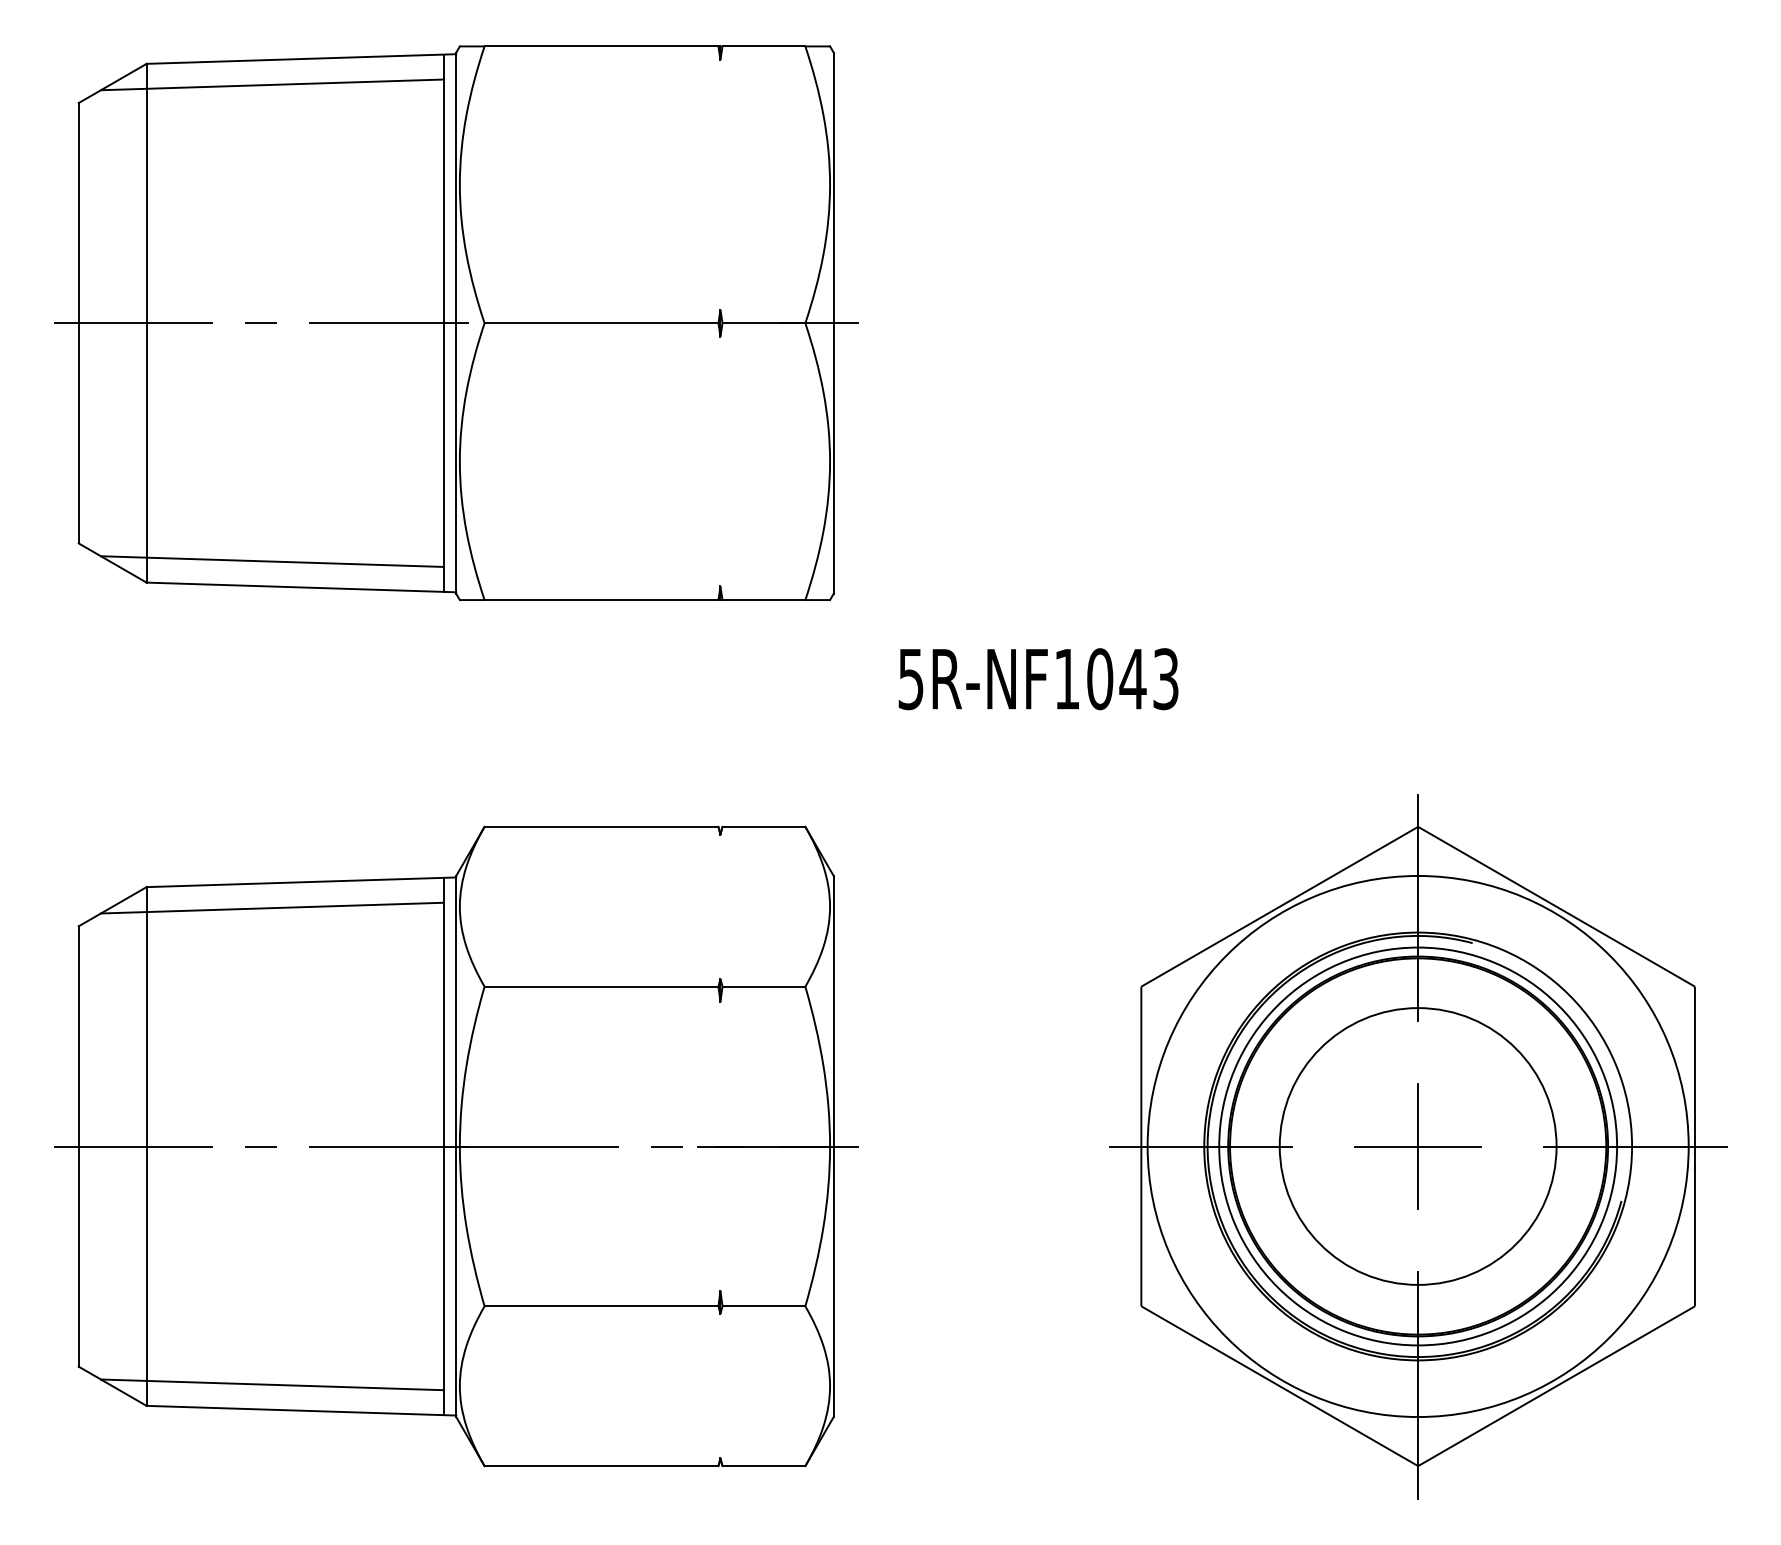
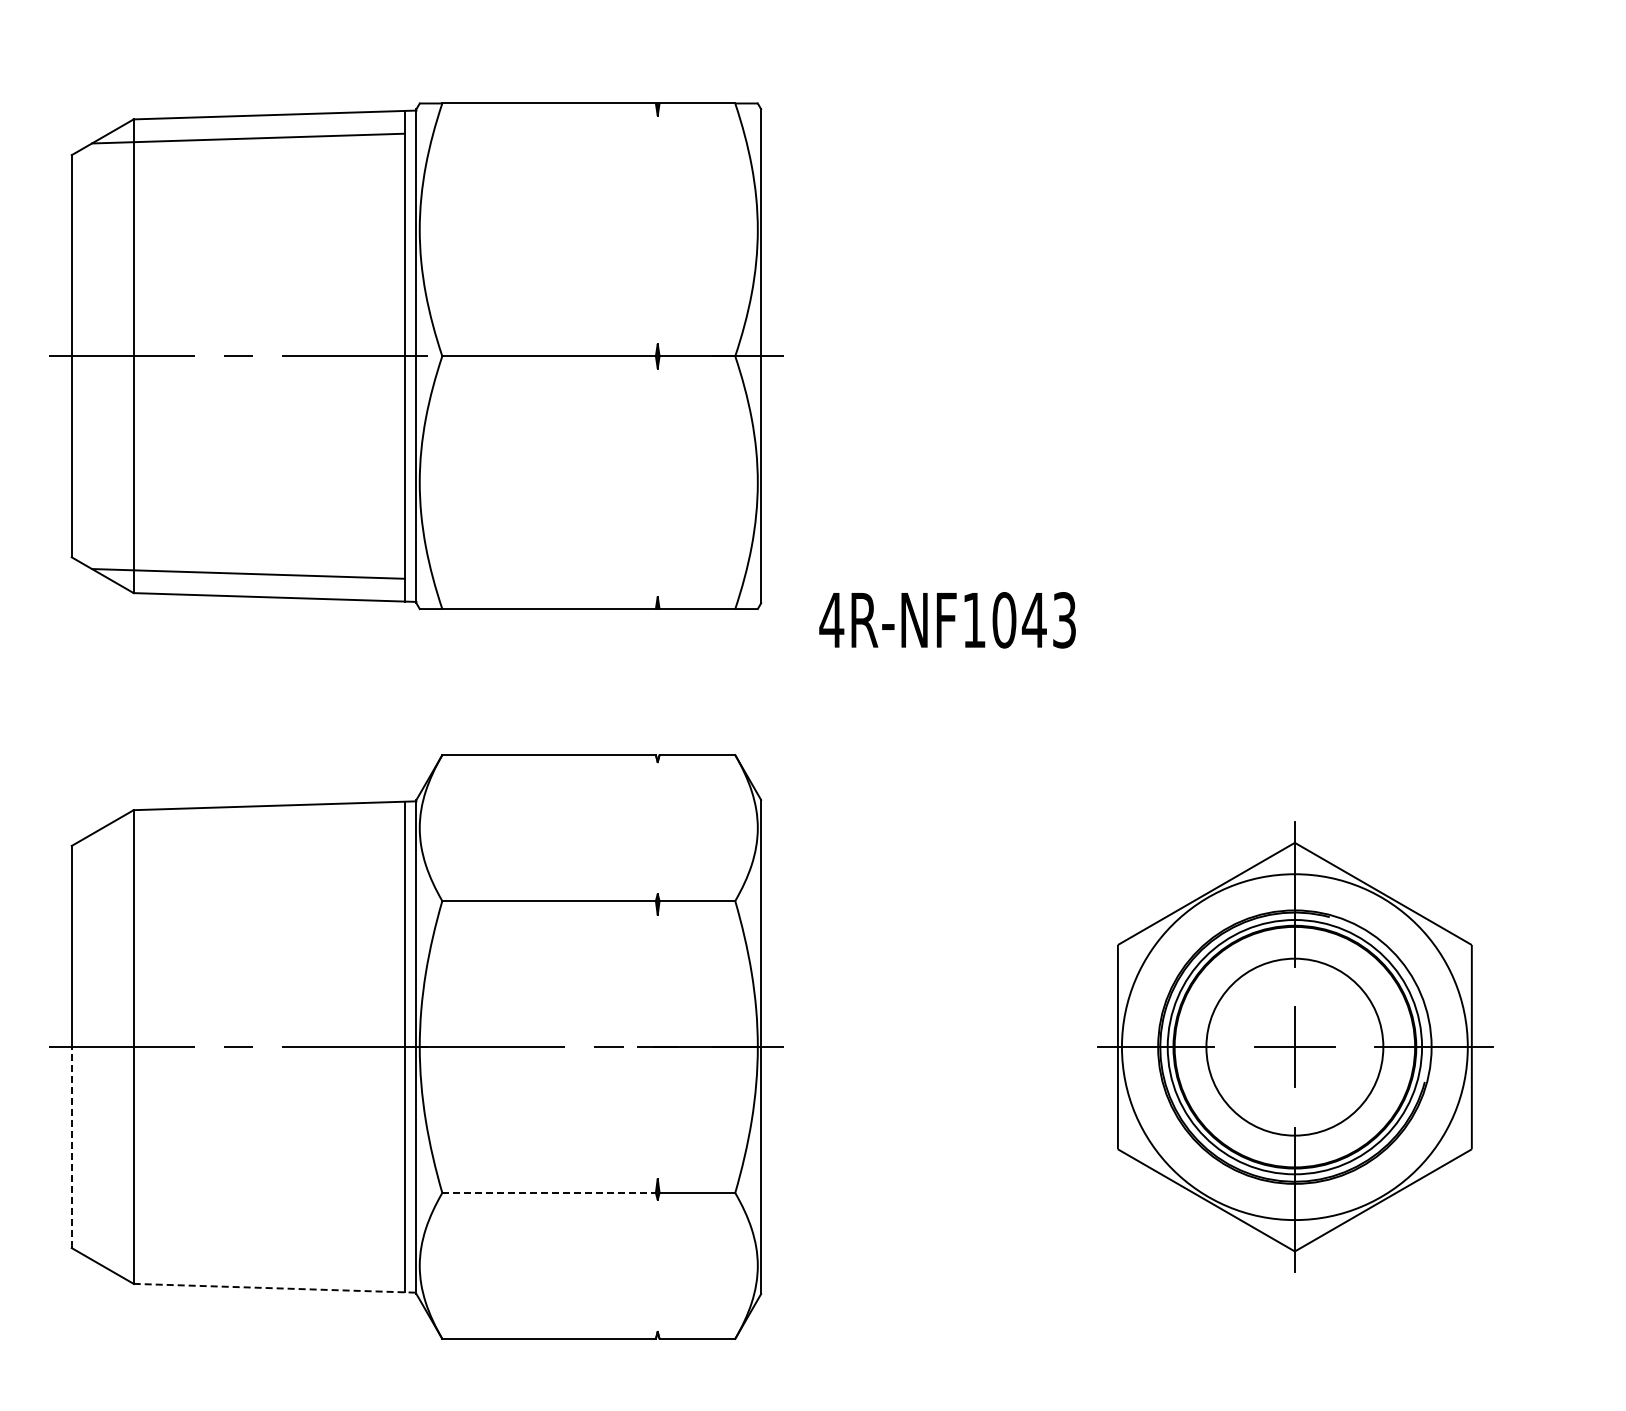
part: (456, 323) -> (416, 356), moved
text: (910, 679) -> (831, 620), 5R-NF1043 -> 4R-NF1043
line: (272, 908) -> (248, 829), removed
part: (1417, 1147) -> (1294, 1047), size x0.7
line: (78, 1256) -> (71, 1147), solid -> dashed
line: (601, 1305) -> (549, 1192), solid -> dashed
line: (272, 1384) -> (248, 1264), removed
line: (301, 1410) -> (275, 1288), solid -> dashed

